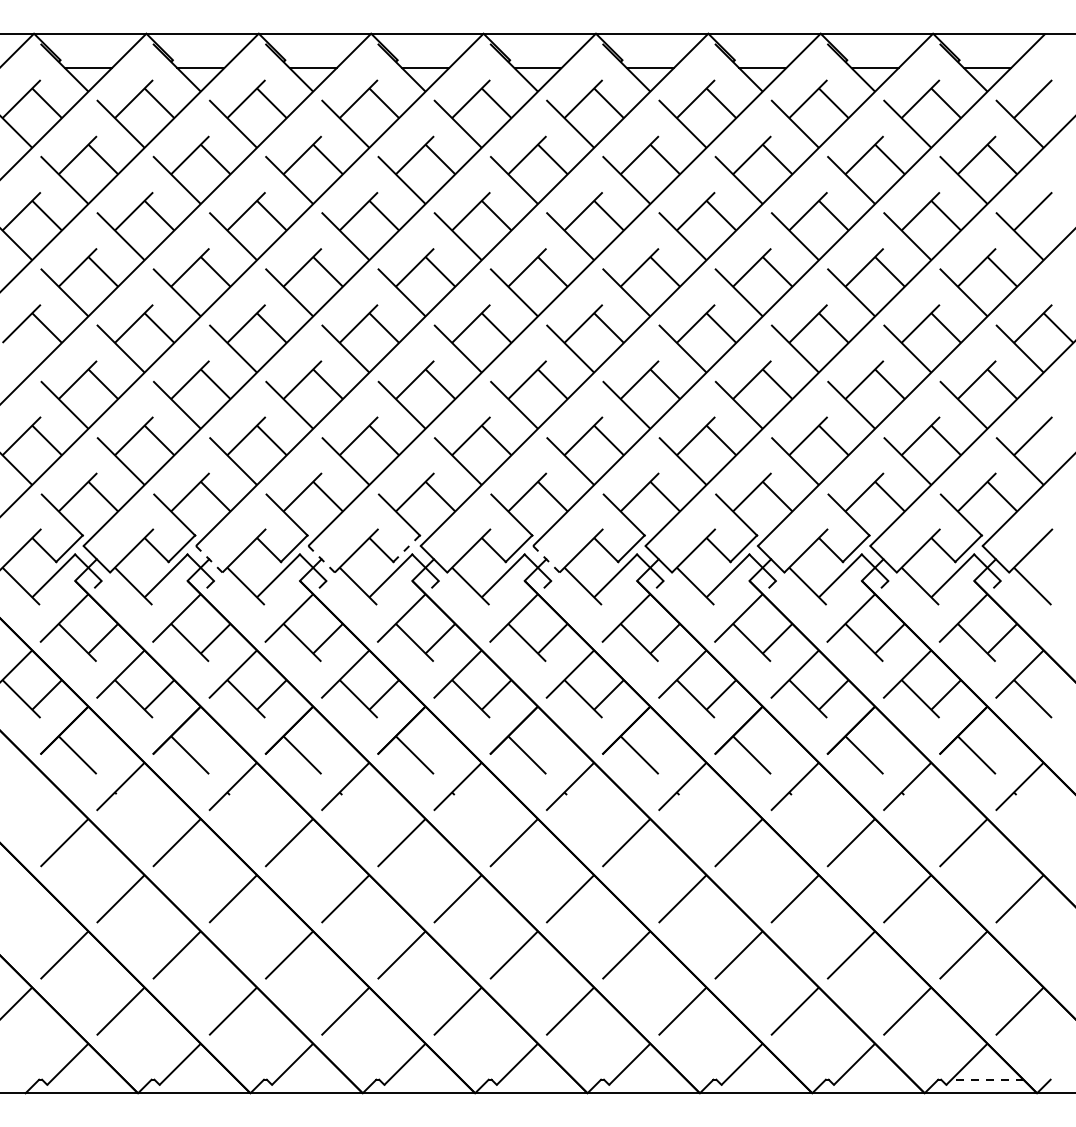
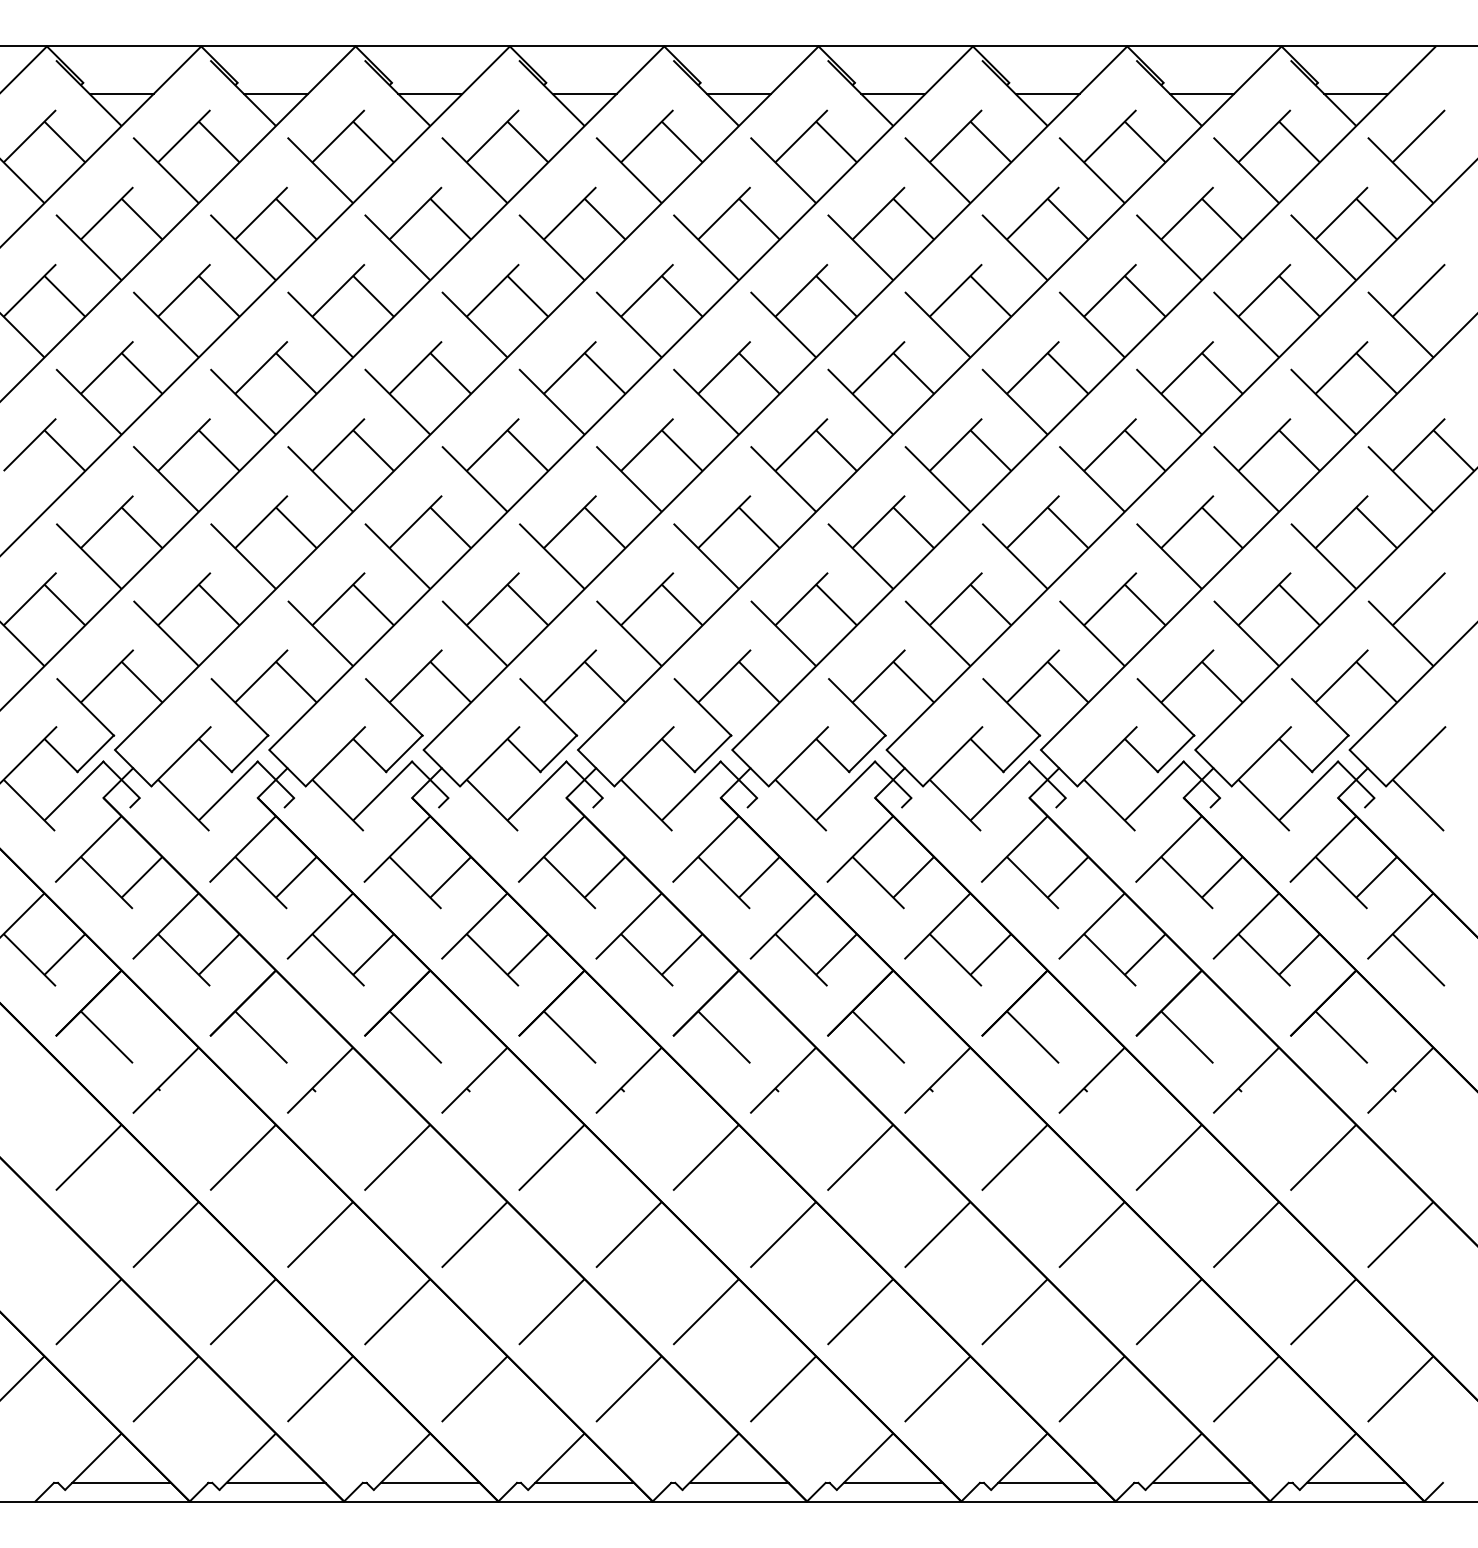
line: (406, 548) -> (558, 753), dashed -> solid
line: (209, 559) -> (287, 768), dashed -> solid
line: (321, 559) -> (441, 768), dashed -> solid
line: (546, 559) -> (750, 768), dashed -> solid
line: (88, 1079) -> (121, 1482), added
line: (200, 1079) -> (275, 1482), added
line: (312, 1079) -> (429, 1482), added
line: (425, 1079) -> (584, 1482), added
line: (537, 1079) -> (738, 1482), added
line: (649, 1079) -> (892, 1482), added
line: (762, 1079) -> (1047, 1482), added
line: (874, 1079) -> (1201, 1482), added
line: (986, 1079) -> (1355, 1482), dashed -> solid

